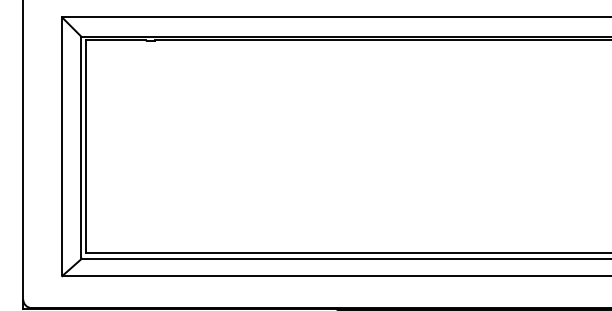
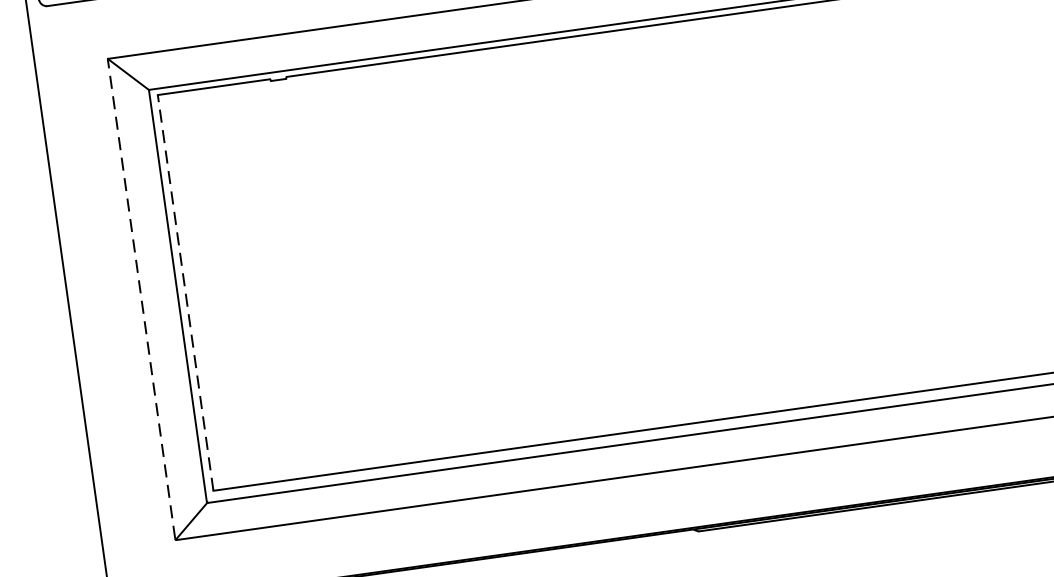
line: (62, 146) -> (142, 298), solid -> dashed
line: (85, 146) -> (185, 292), solid -> dashed

